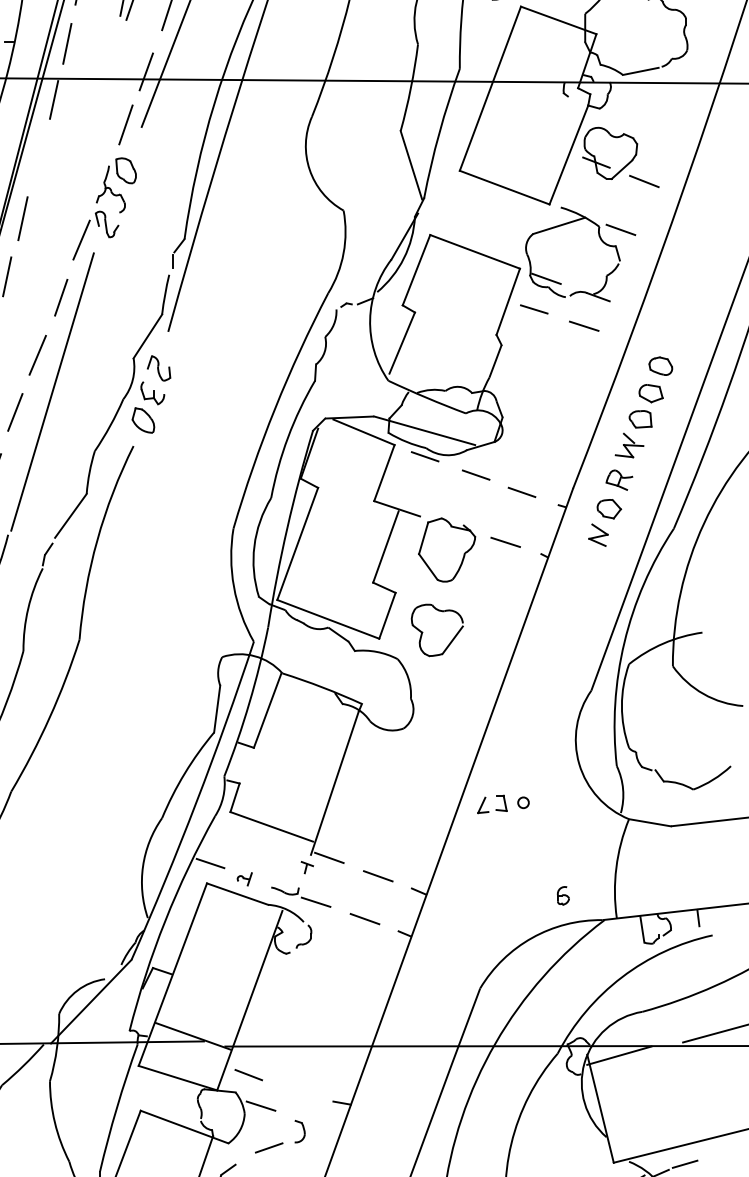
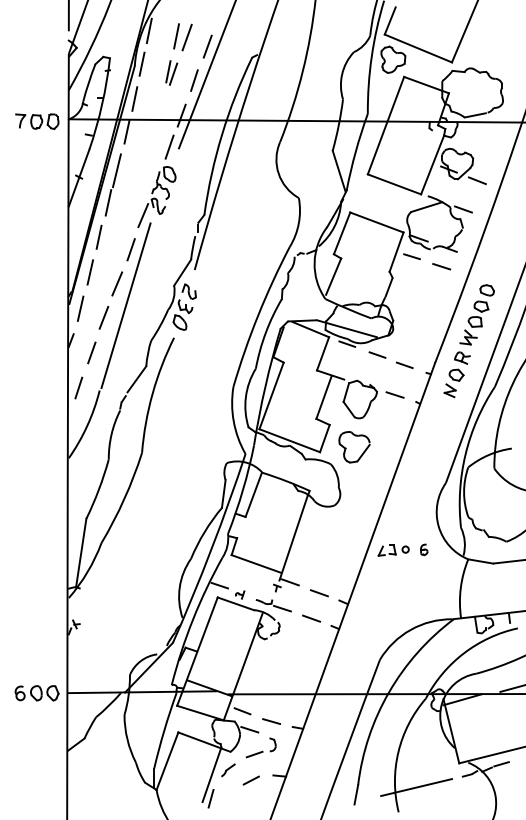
line: (36, 164) -> (116, 170), added
part: (563, 895) -> (424, 549), moved
line: (297, 1092) -> (271, 721), added

